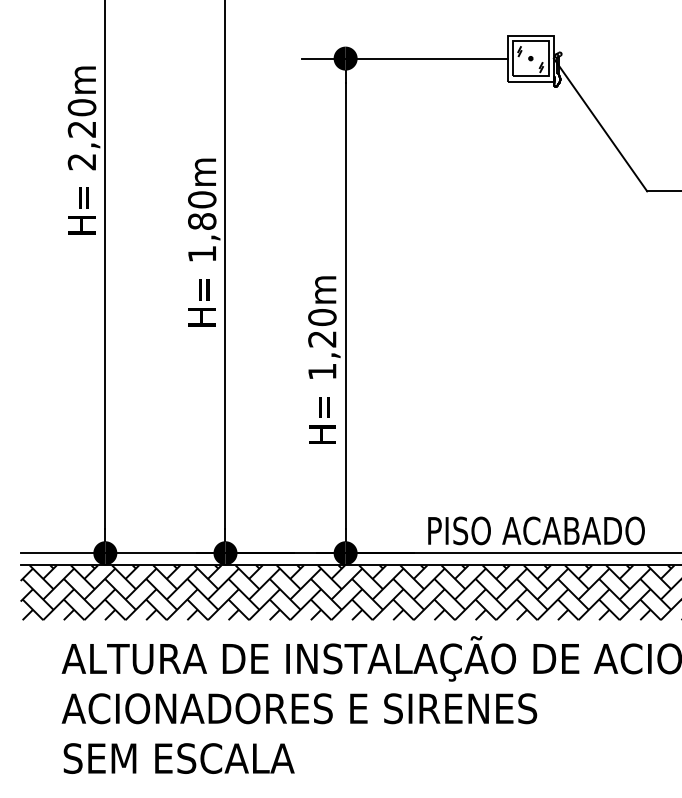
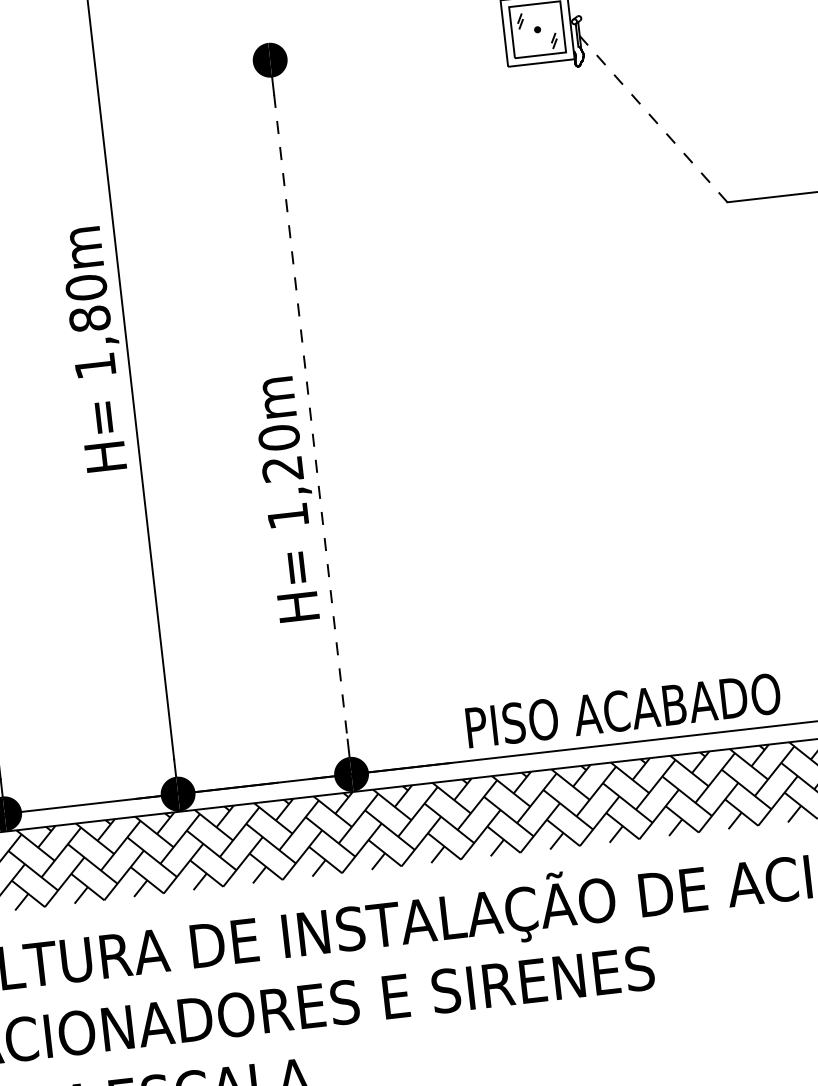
line: (404, 58) -> (355, 50), removed
line: (600, 124) -> (648, 113), solid -> dashed
line: (345, 306) -> (310, 418), solid -> dashed

